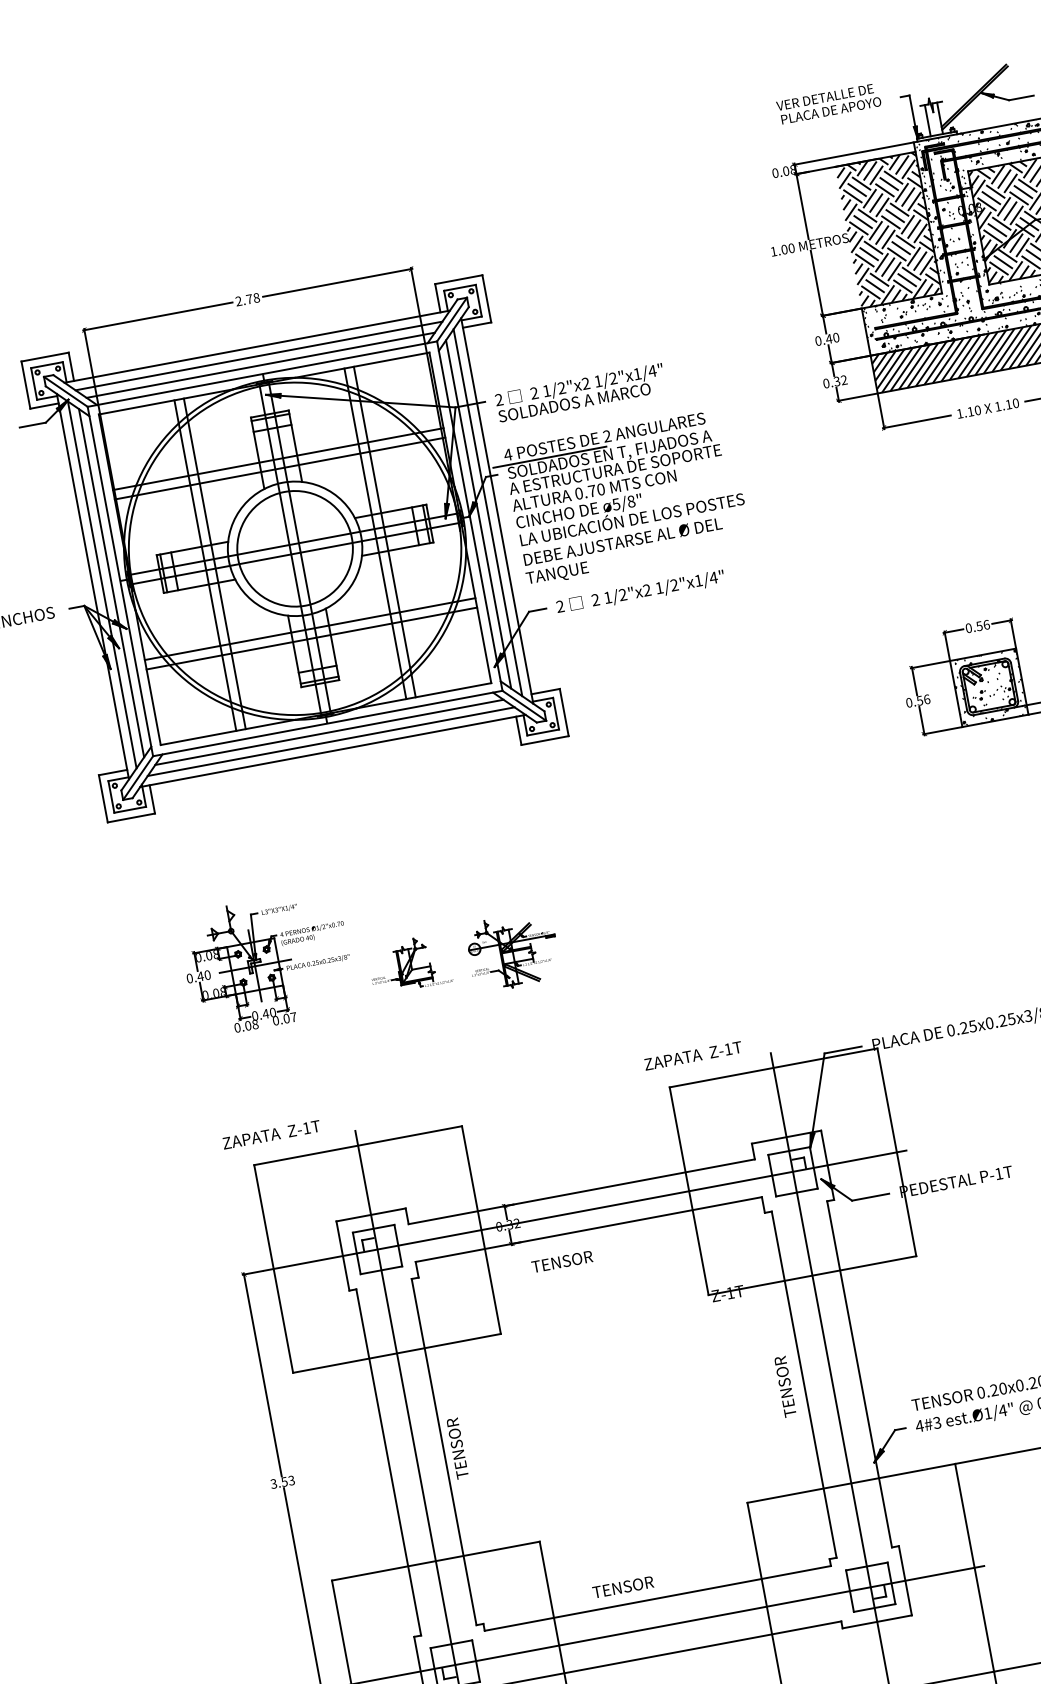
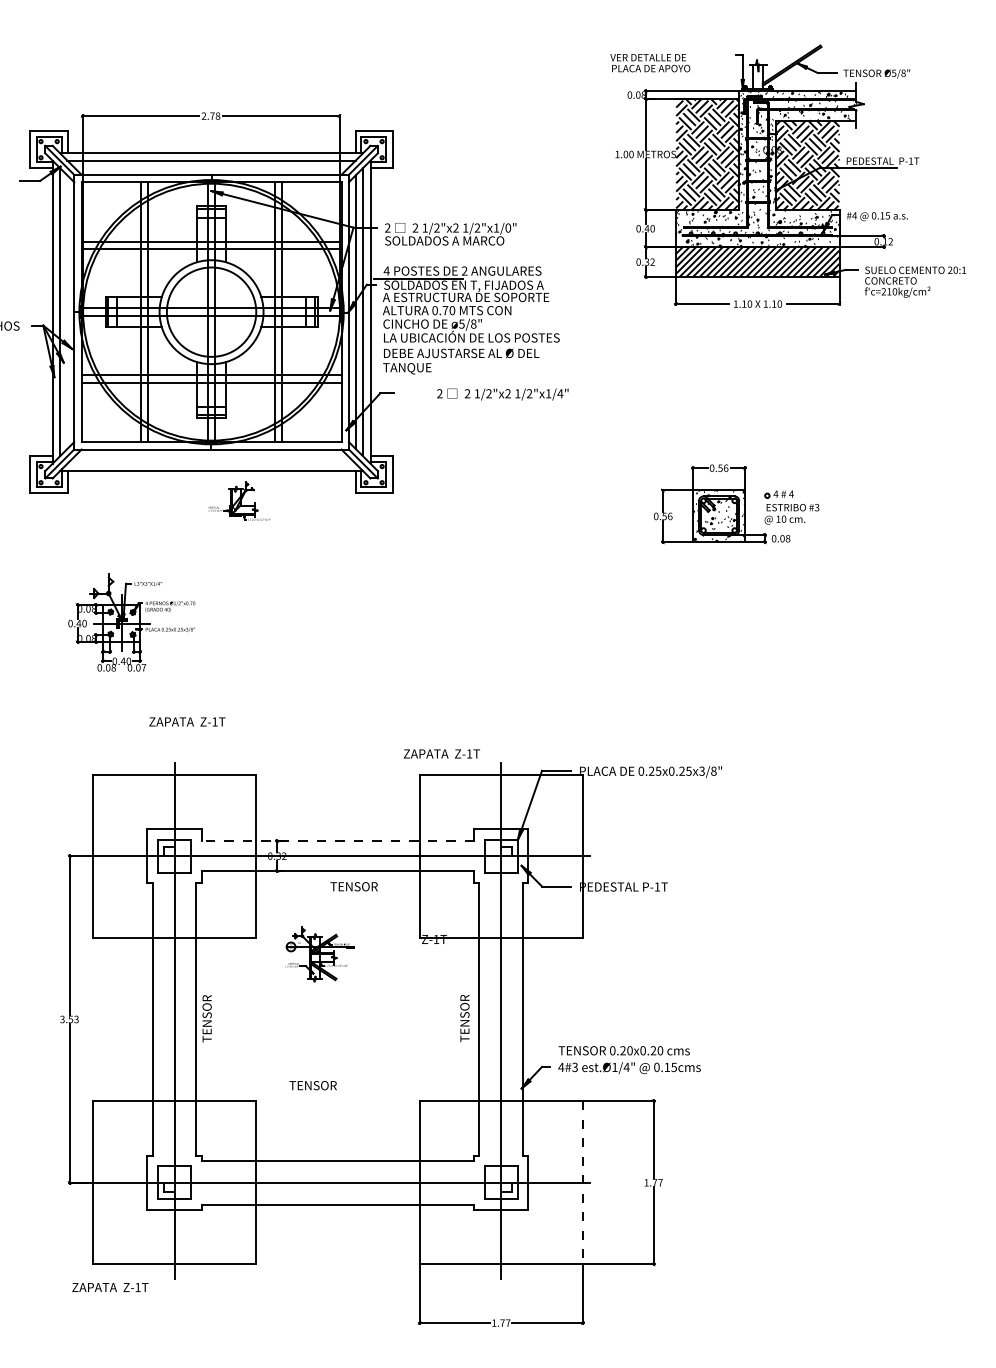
text: (829, 104) -> (650, 63), moved
line: (260, 364) -> (211, 167), removed
text: (652, 370) -> (508, 227), 1/2"x1/4" -> 1/2"x1/0"
line: (111, 583) -> (67, 312), removed
text: (640, 592) -> (502, 394), moved
line: (329, 732) -> (211, 456), removed
line: (331, 741) -> (211, 463), removed
part: (512, 952) -> (319, 954), moved
part: (409, 963) -> (239, 500), moved
text: (271, 1134) -> (187, 721), moved
line: (581, 1192) -> (337, 841), solid -> dashed
text: (561, 1261) -> (353, 886), moved
line: (974, 1567) -> (582, 1182), solid -> dashed
text: (622, 1587) -> (312, 1085), moved

